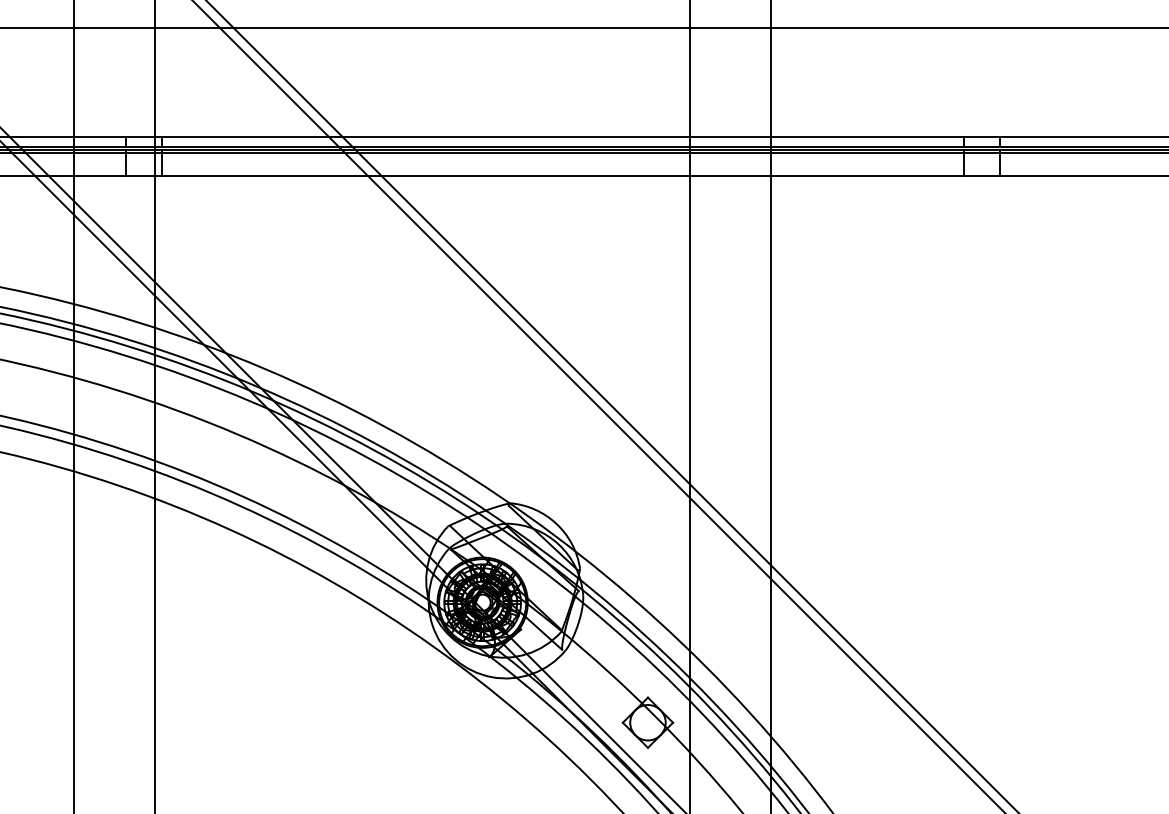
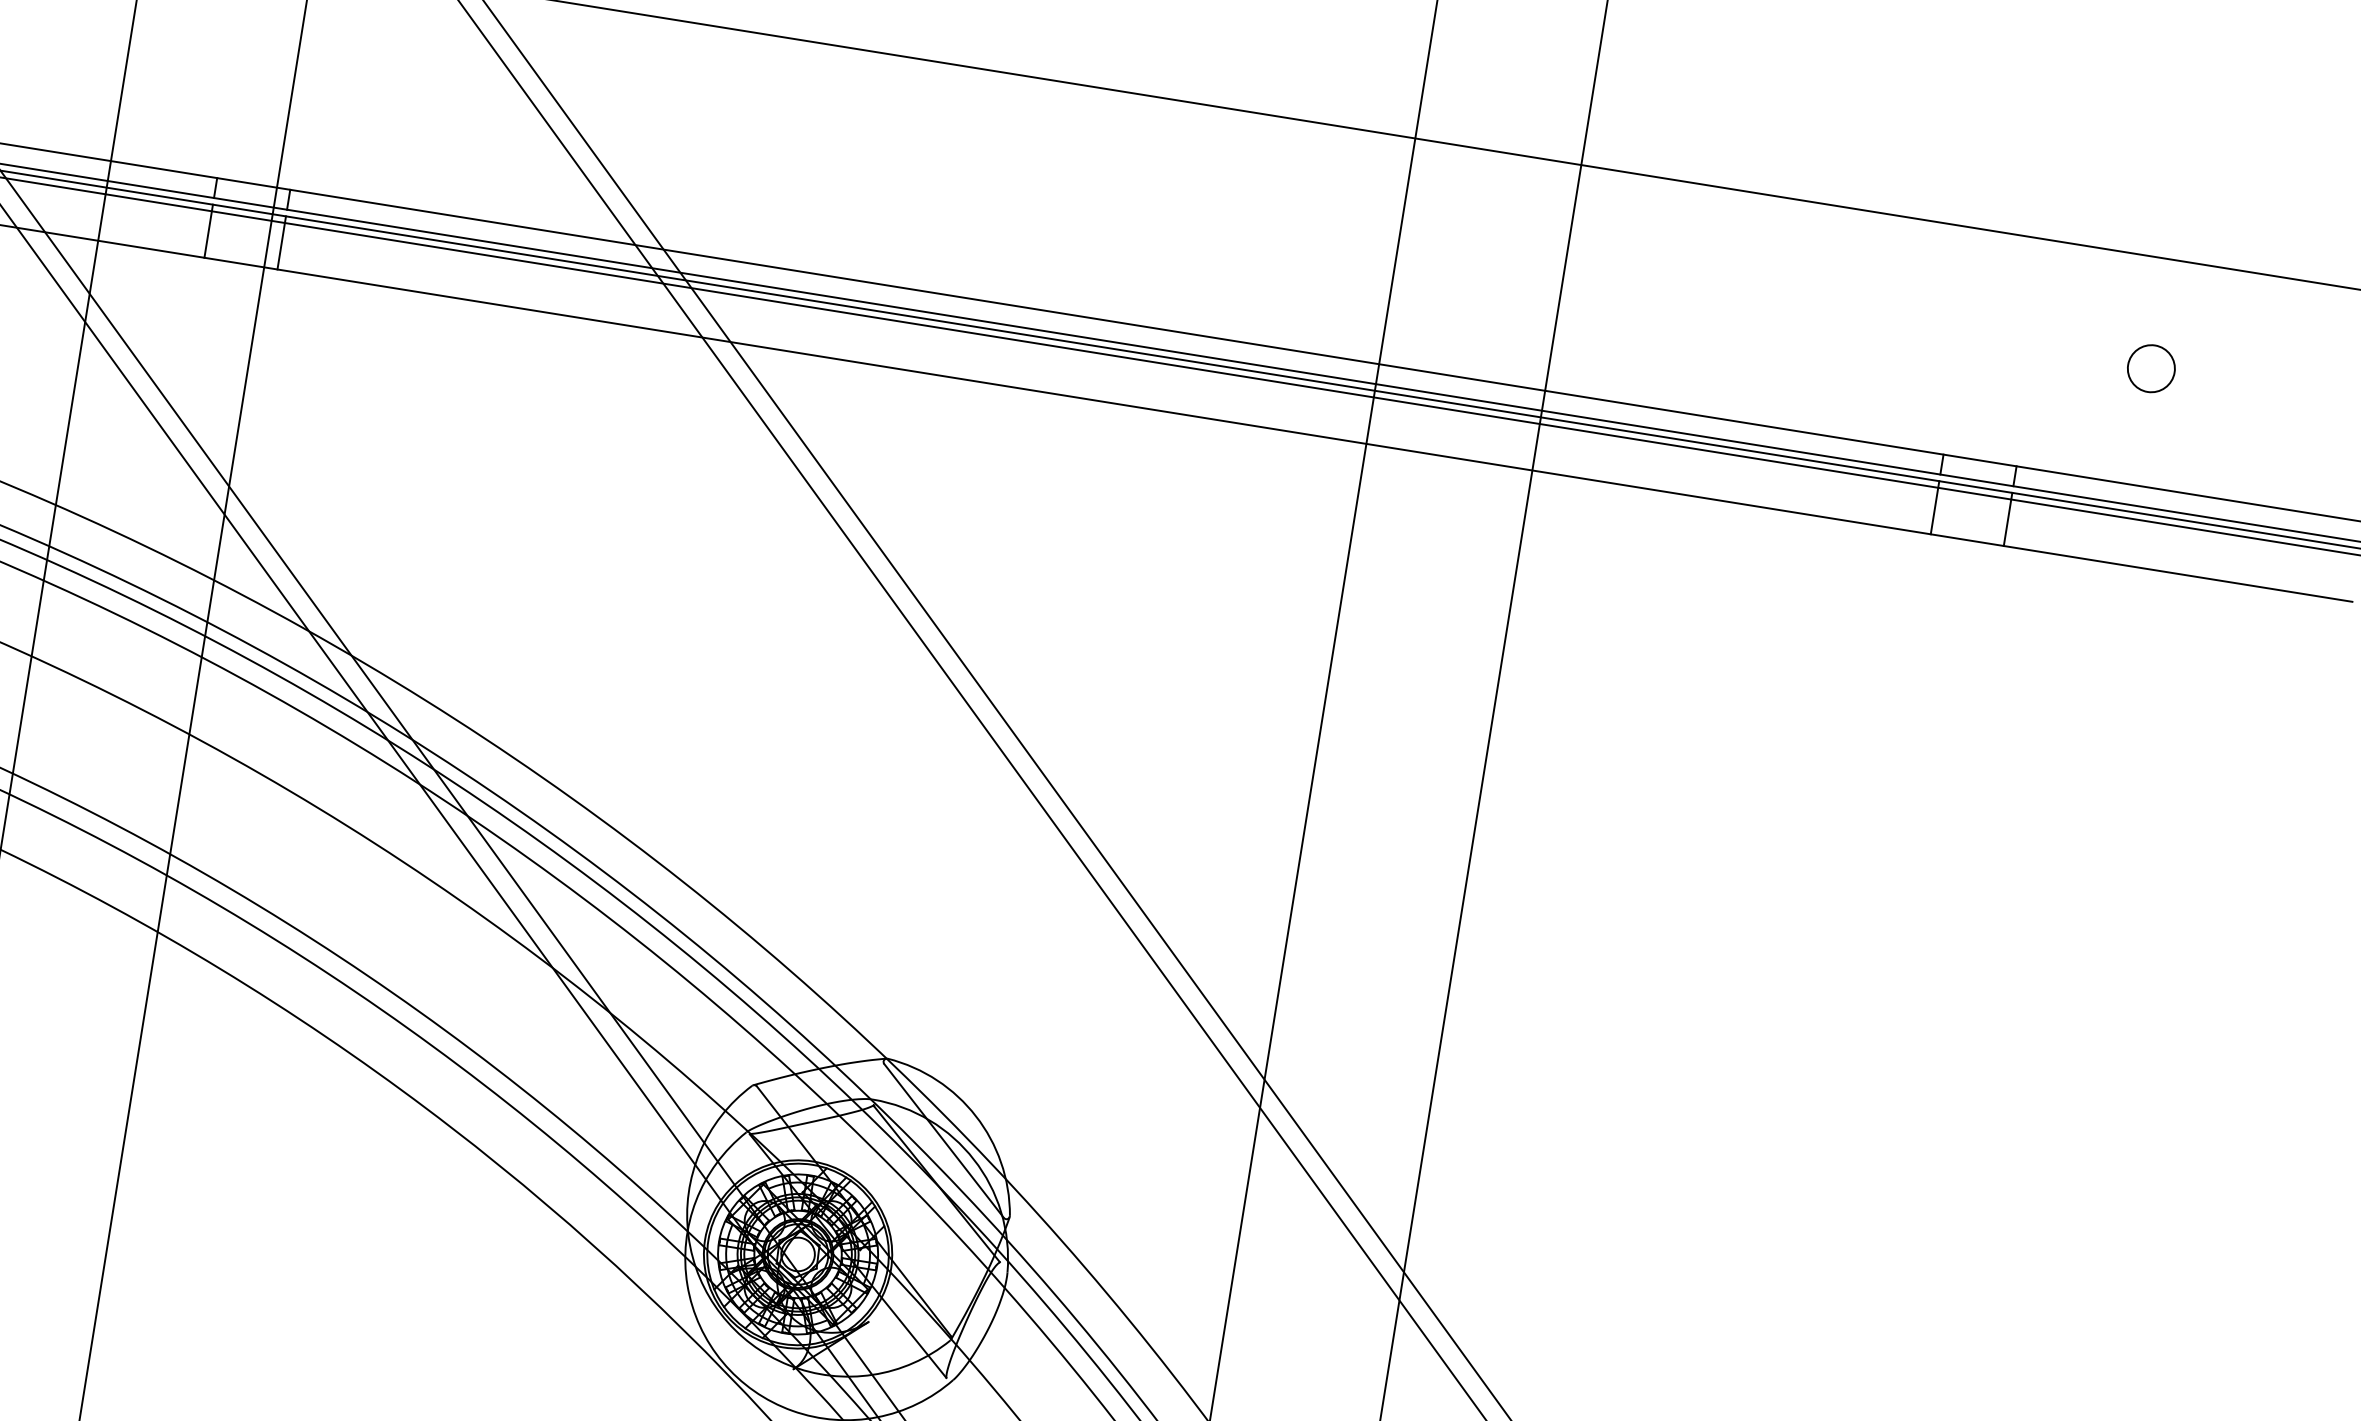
circle: (1056, 80) -> (2152, 368), added

